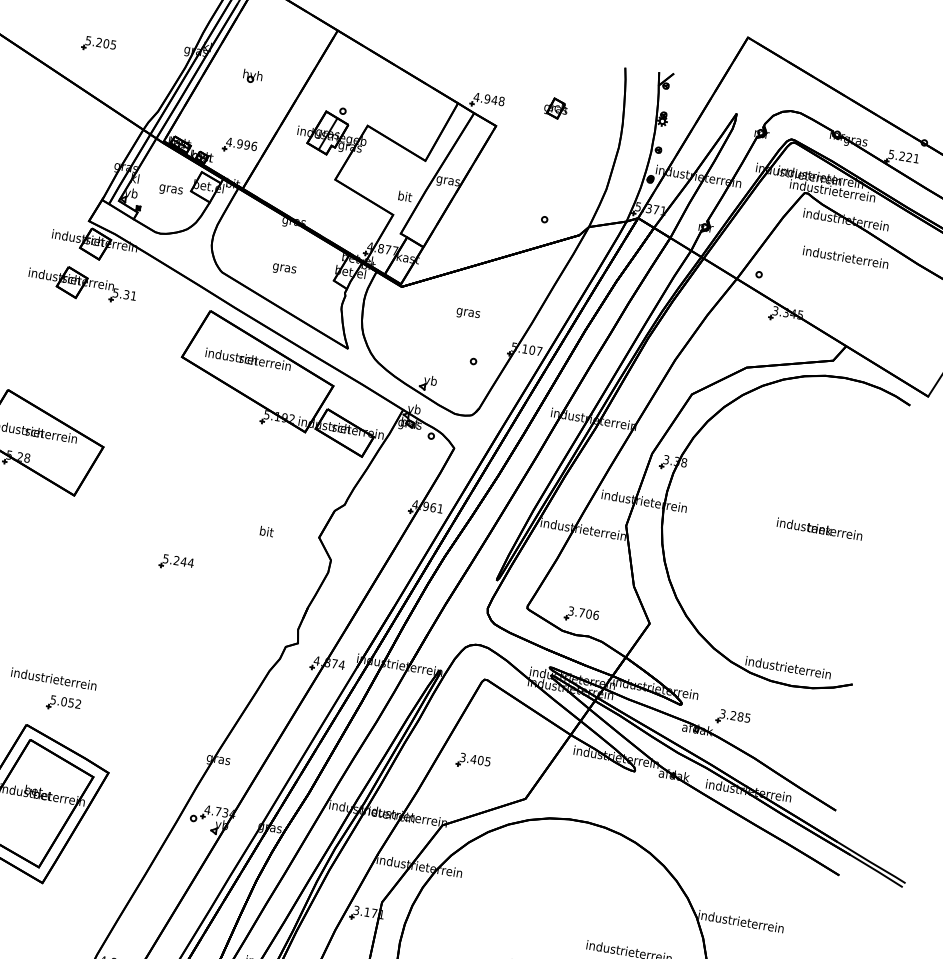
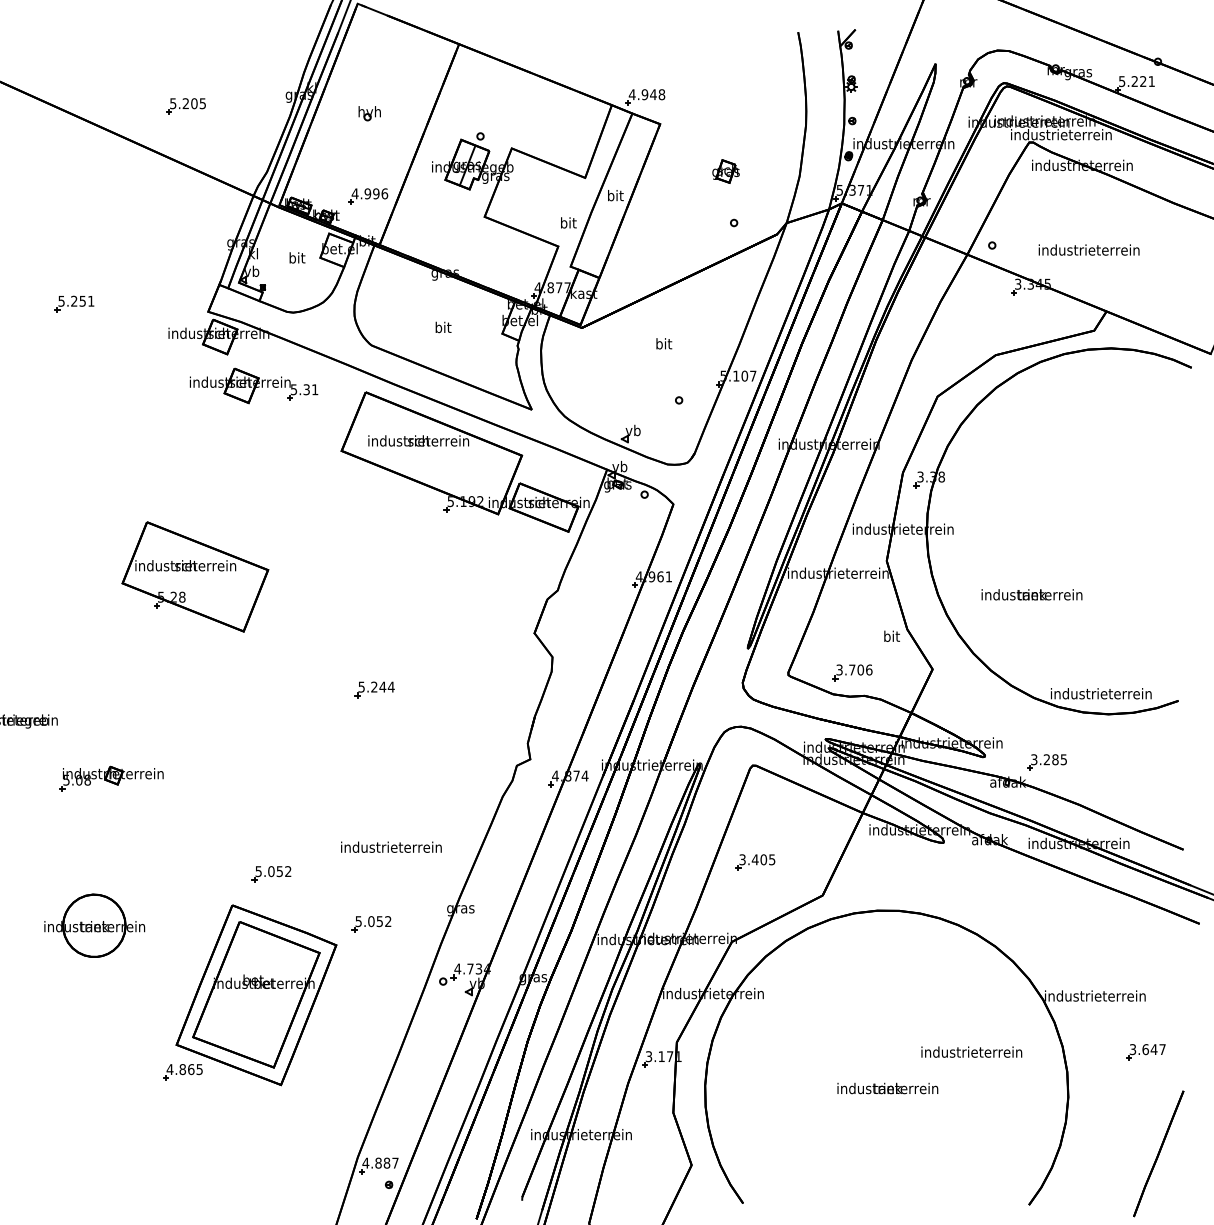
part: (555, 108) -> (725, 171), moved
text: (448, 181) -> (615, 197), gras -> bit
text: (170, 189) -> (296, 259), gras -> bit
text: (845, 256) -> (1088, 249), moved
text: (284, 267) -> (442, 328), gras -> bit
part: (82, 283) -> (253, 385), moved
text: (468, 313) -> (663, 345), gras -> bit
text: (819, 528) -> (1031, 594), moved
text: (266, 530) -> (891, 635), moved
text: (54, 678) -> (391, 846), moved
part: (141, 760) -> (371, 924), added

